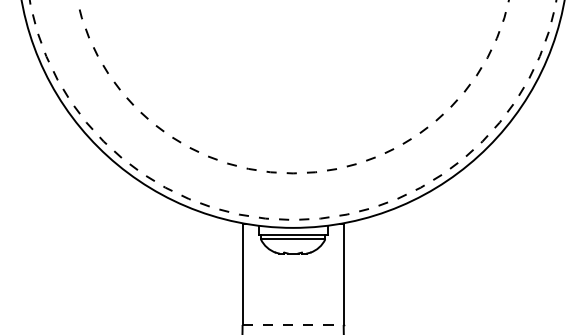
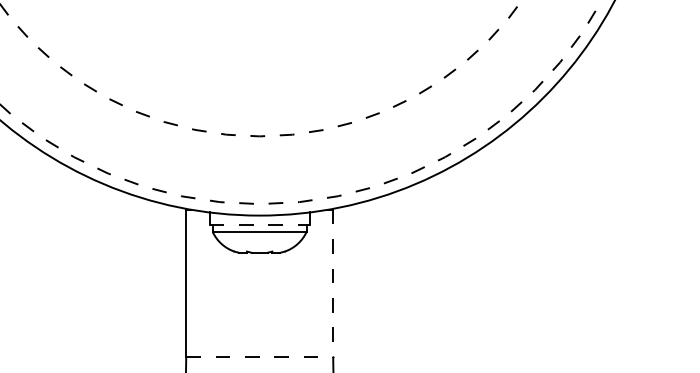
line: (293, 234) -> (260, 225), solid -> dashed
line: (343, 274) -> (332, 283), solid -> dashed

